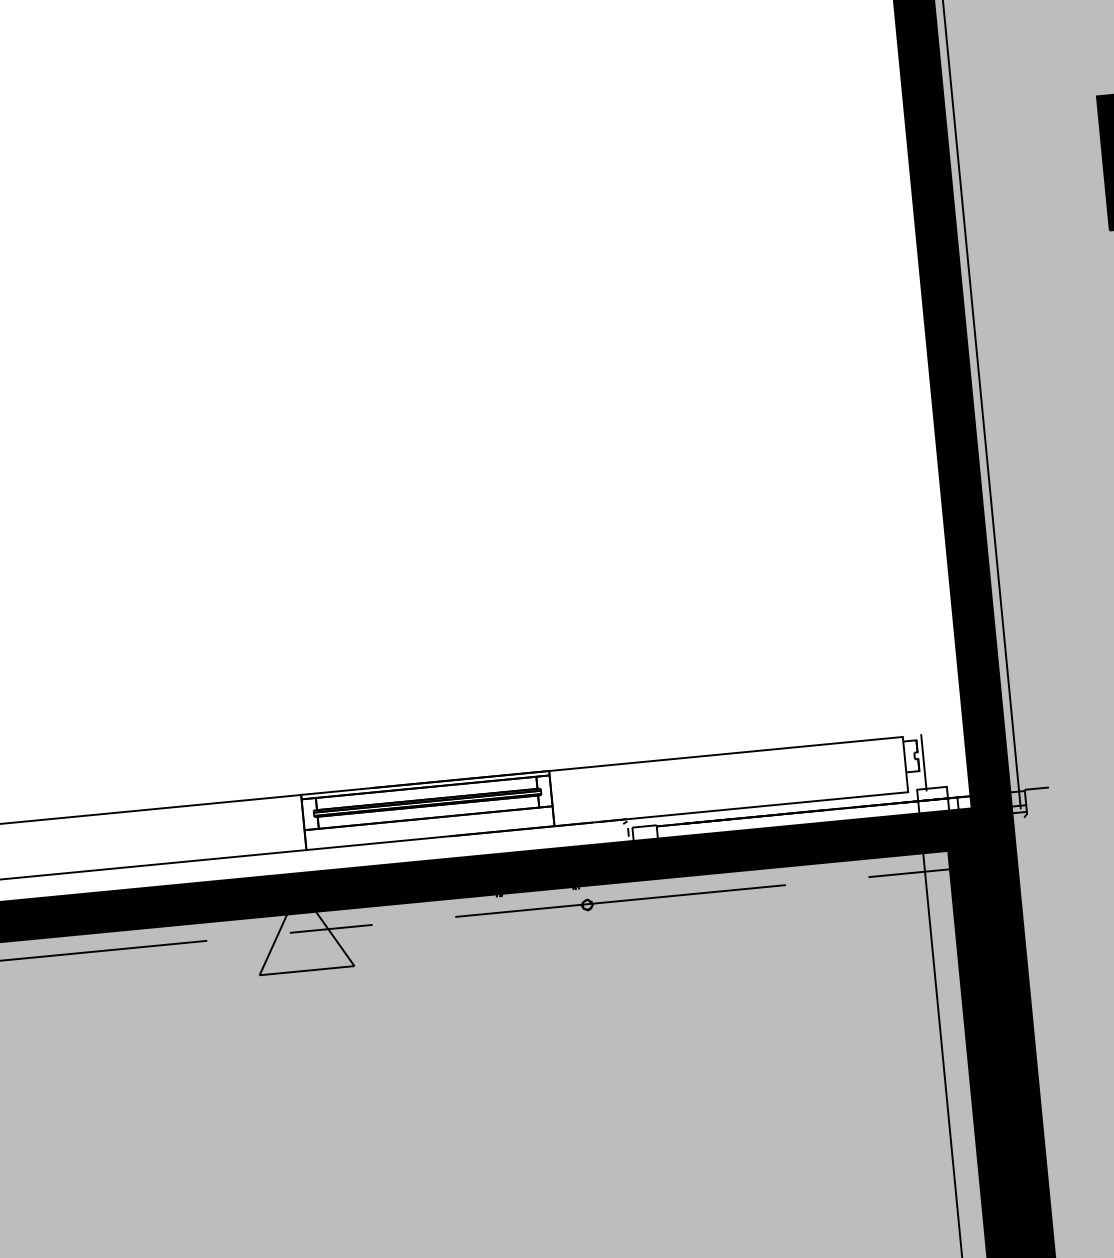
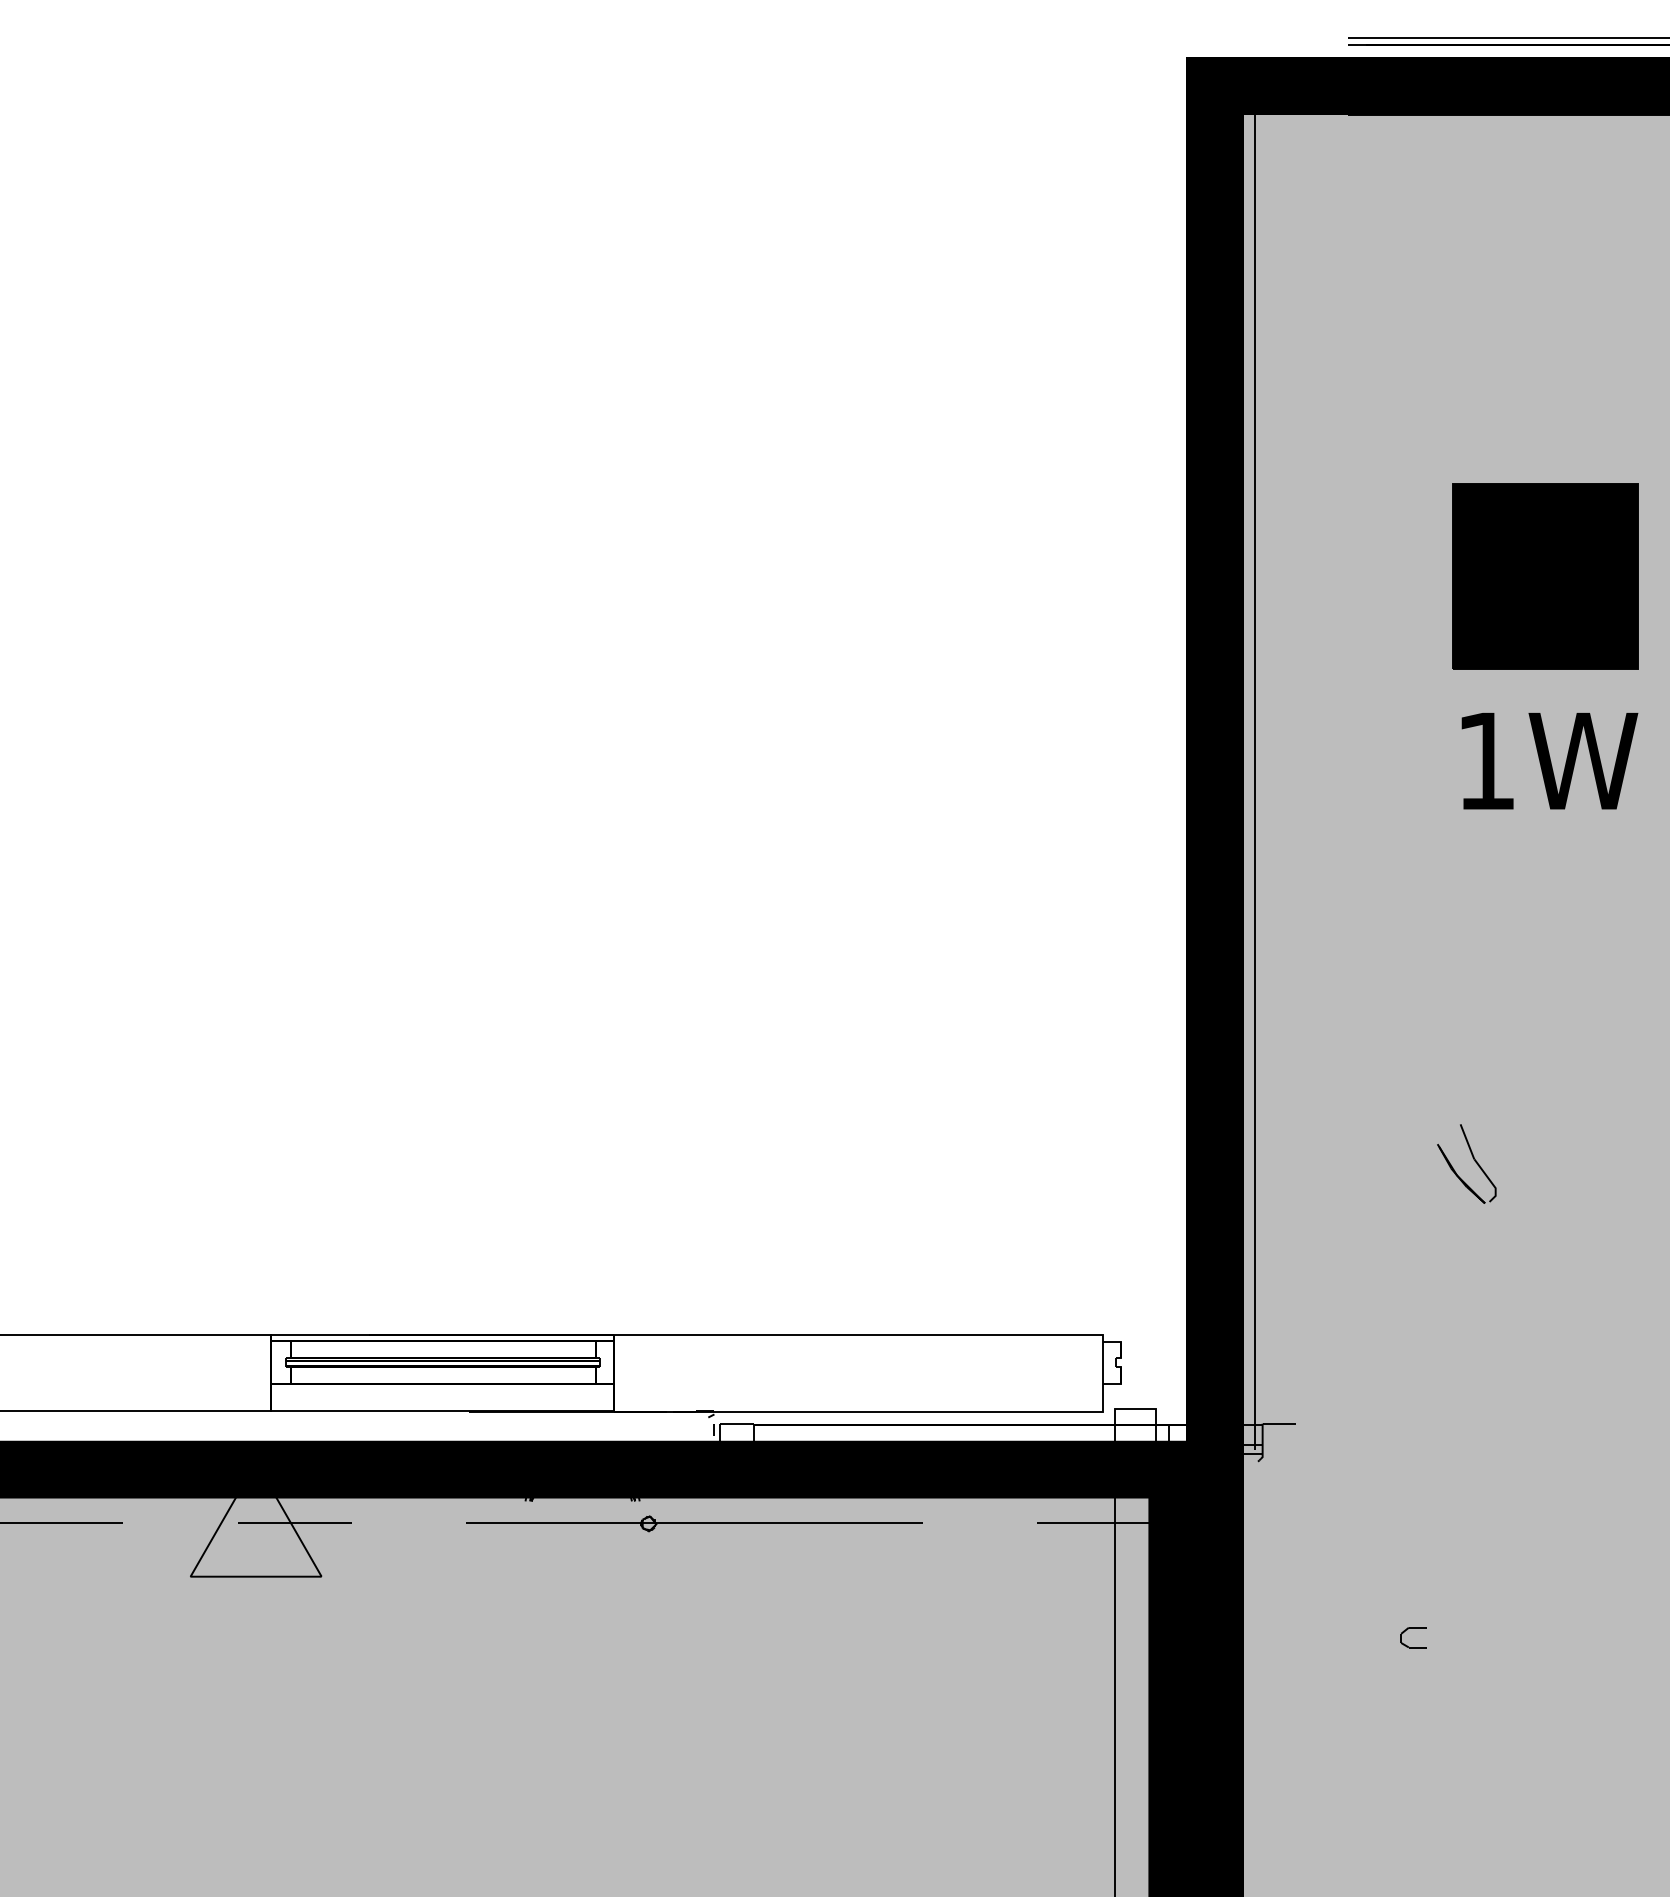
line: (924, 762) -> (1128, 1373), removed

